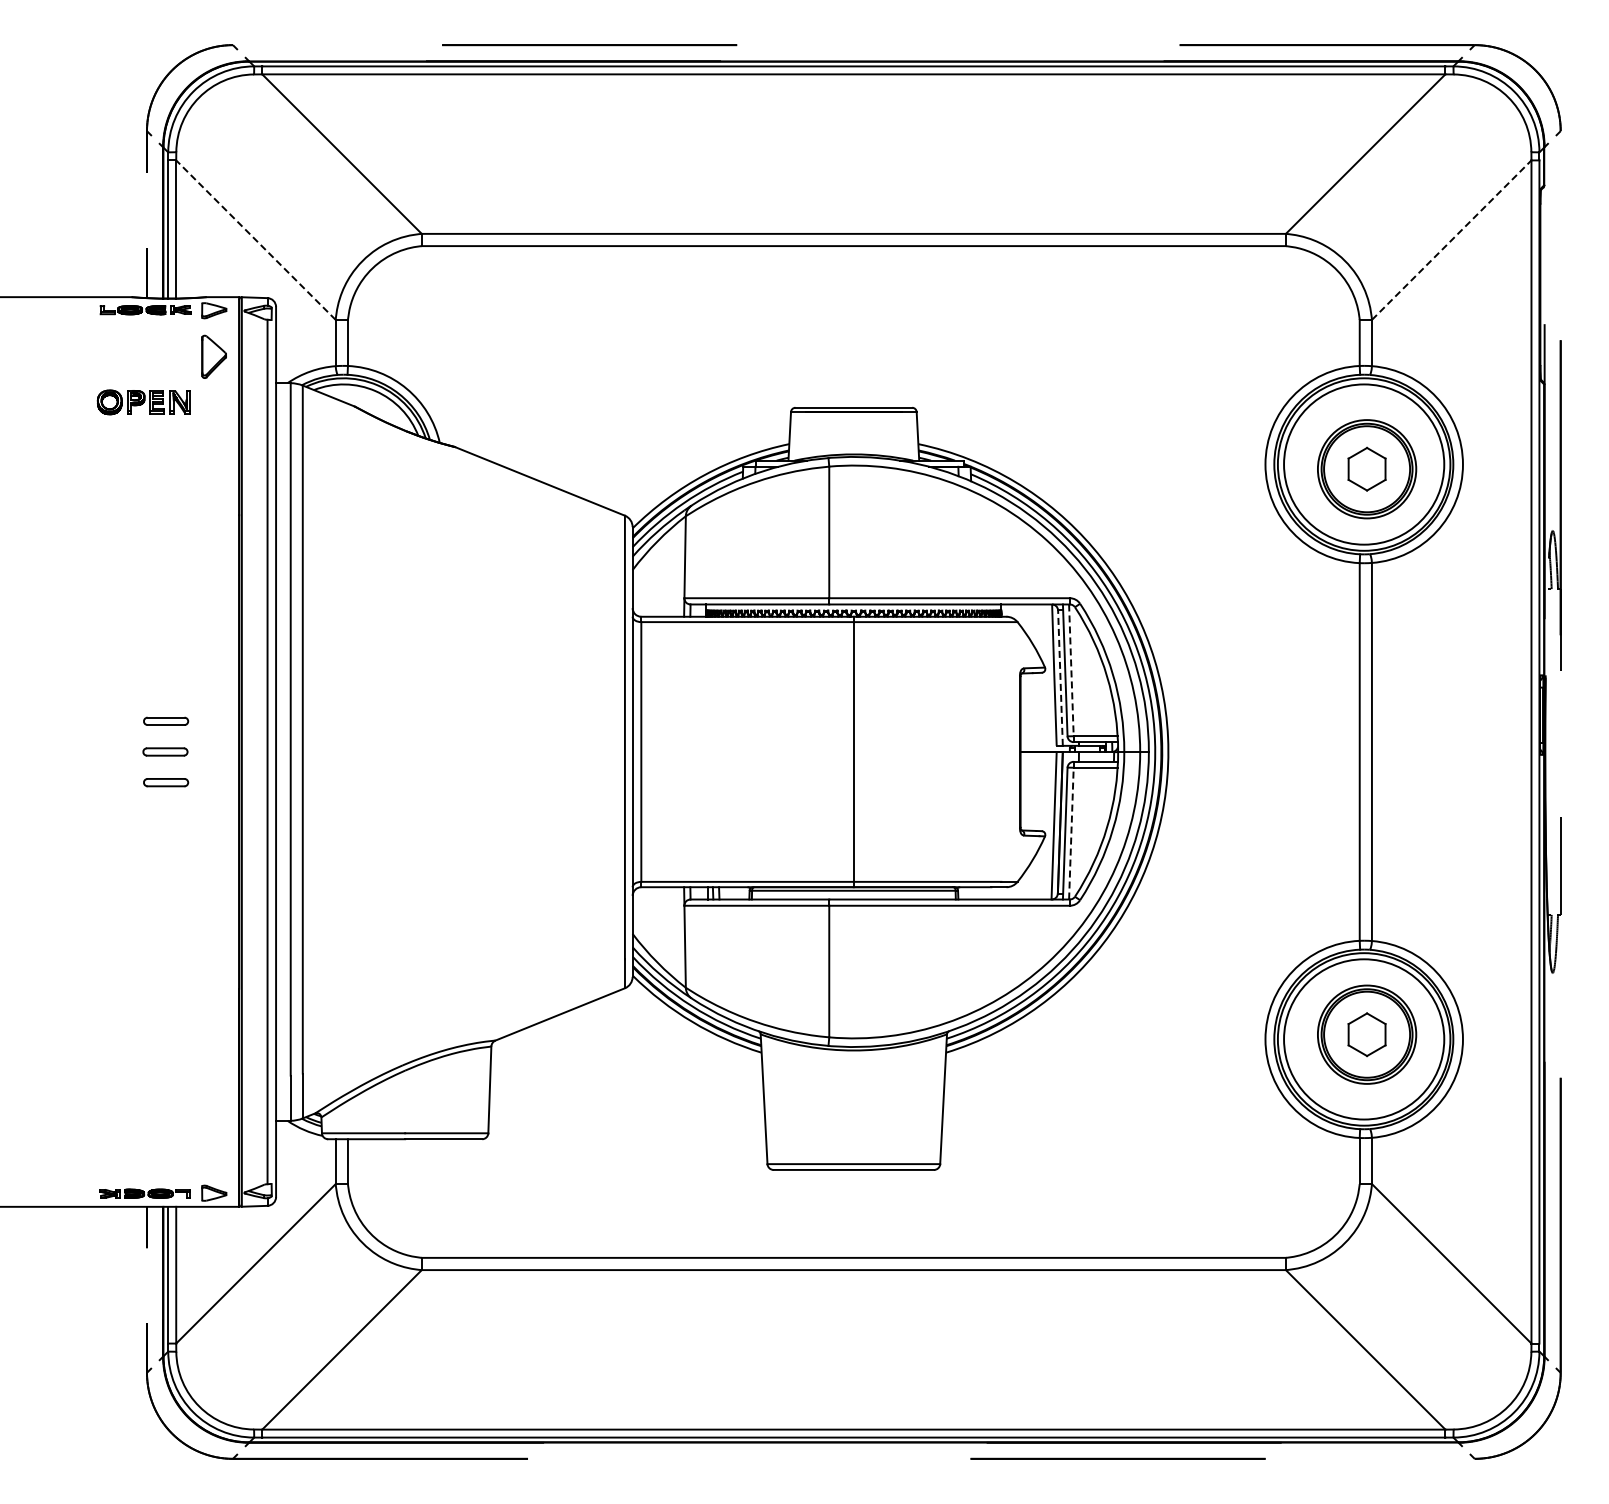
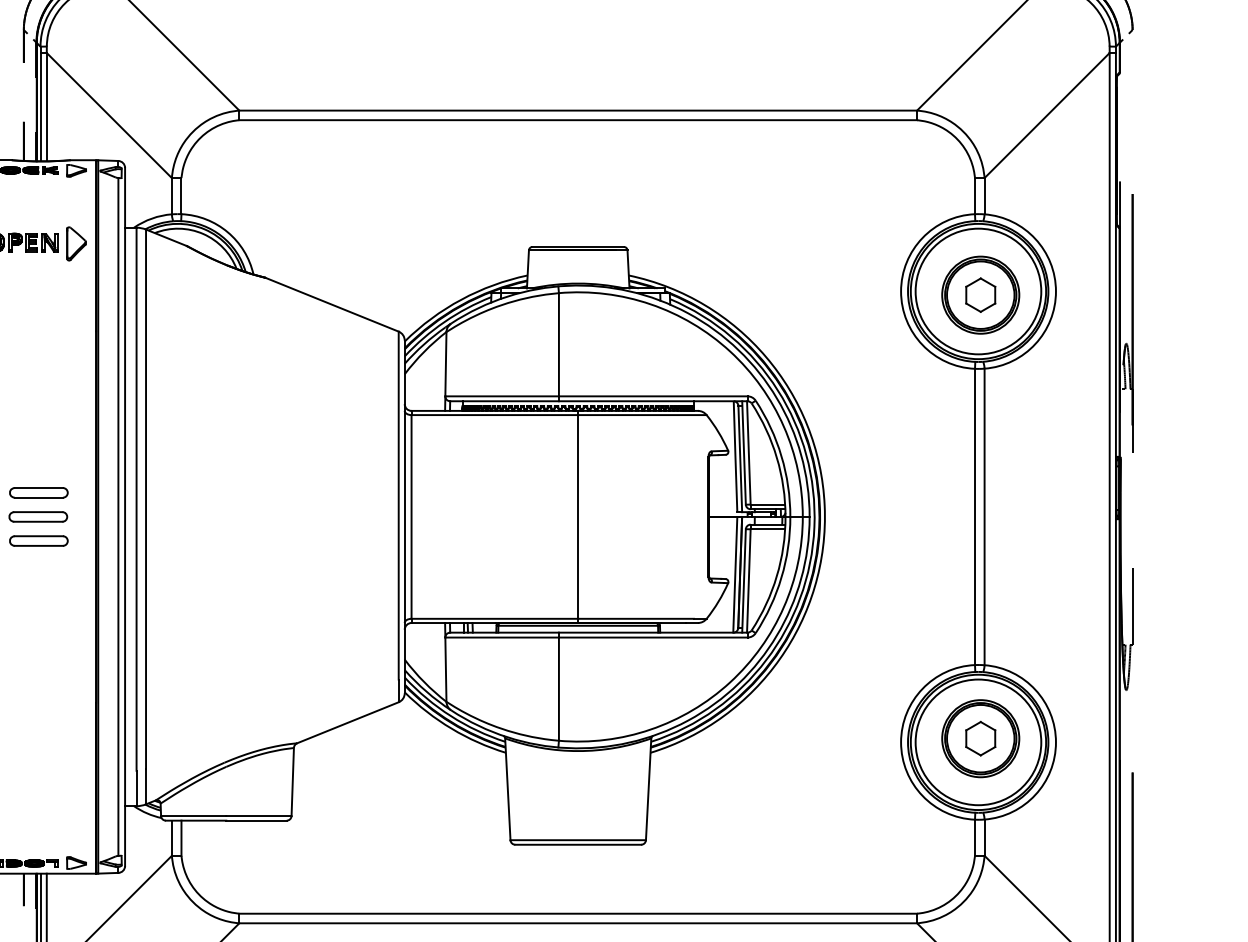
line: (255, 240) -> (108, 115), dashed -> solid
line: (1451, 240) -> (1046, 115), dashed -> solid
part: (213, 356) -> (76, 243), moved
line: (1071, 670) -> (748, 453), dashed -> solid
line: (1060, 678) -> (740, 459), dashed -> solid
part: (165, 721) -> (38, 493), size x1.67
part: (165, 751) -> (38, 516), size x1.67
part: (165, 782) -> (38, 540), size x1.67
line: (1071, 833) -> (748, 580), dashed -> solid

